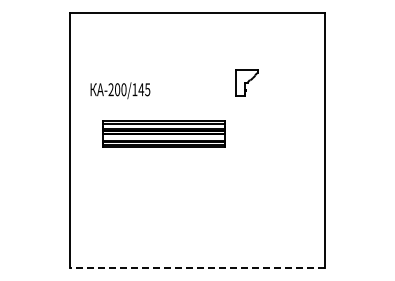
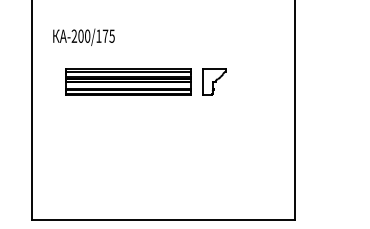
part: (246, 82) -> (214, 81), moved
text: (141, 89) -> (105, 36), -200/145 -> -200/175
line: (197, 268) -> (163, 220), dashed -> solid

